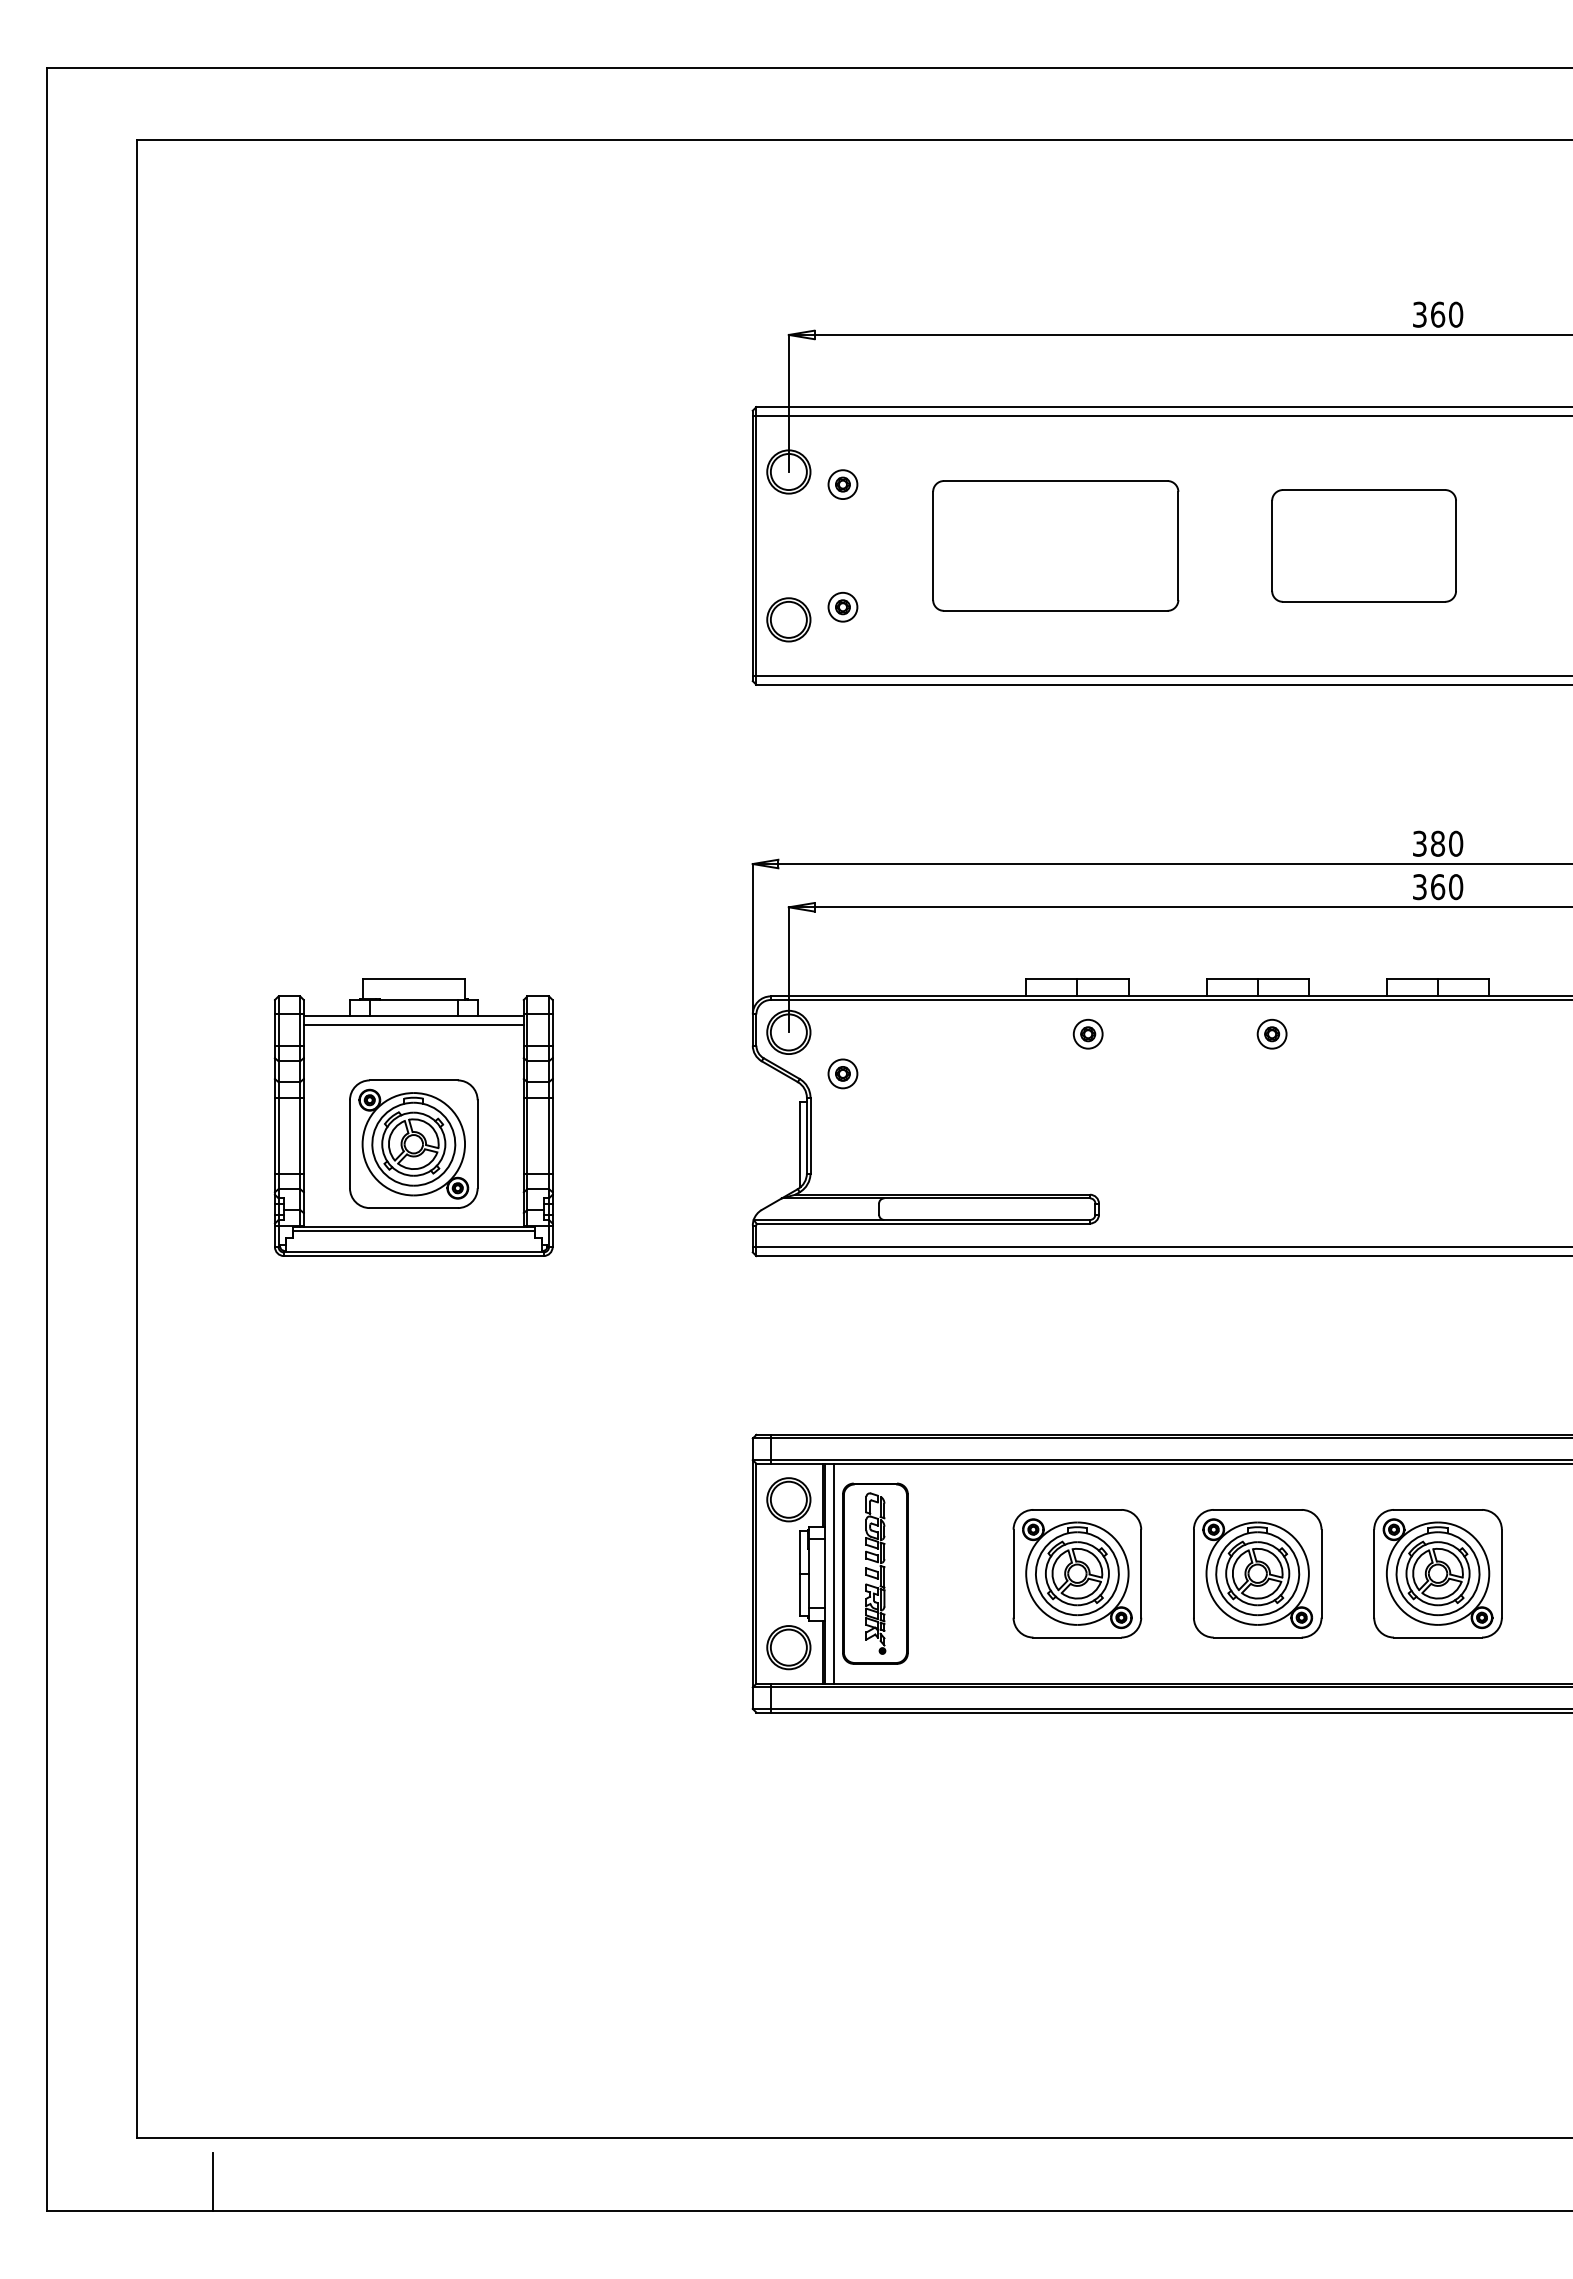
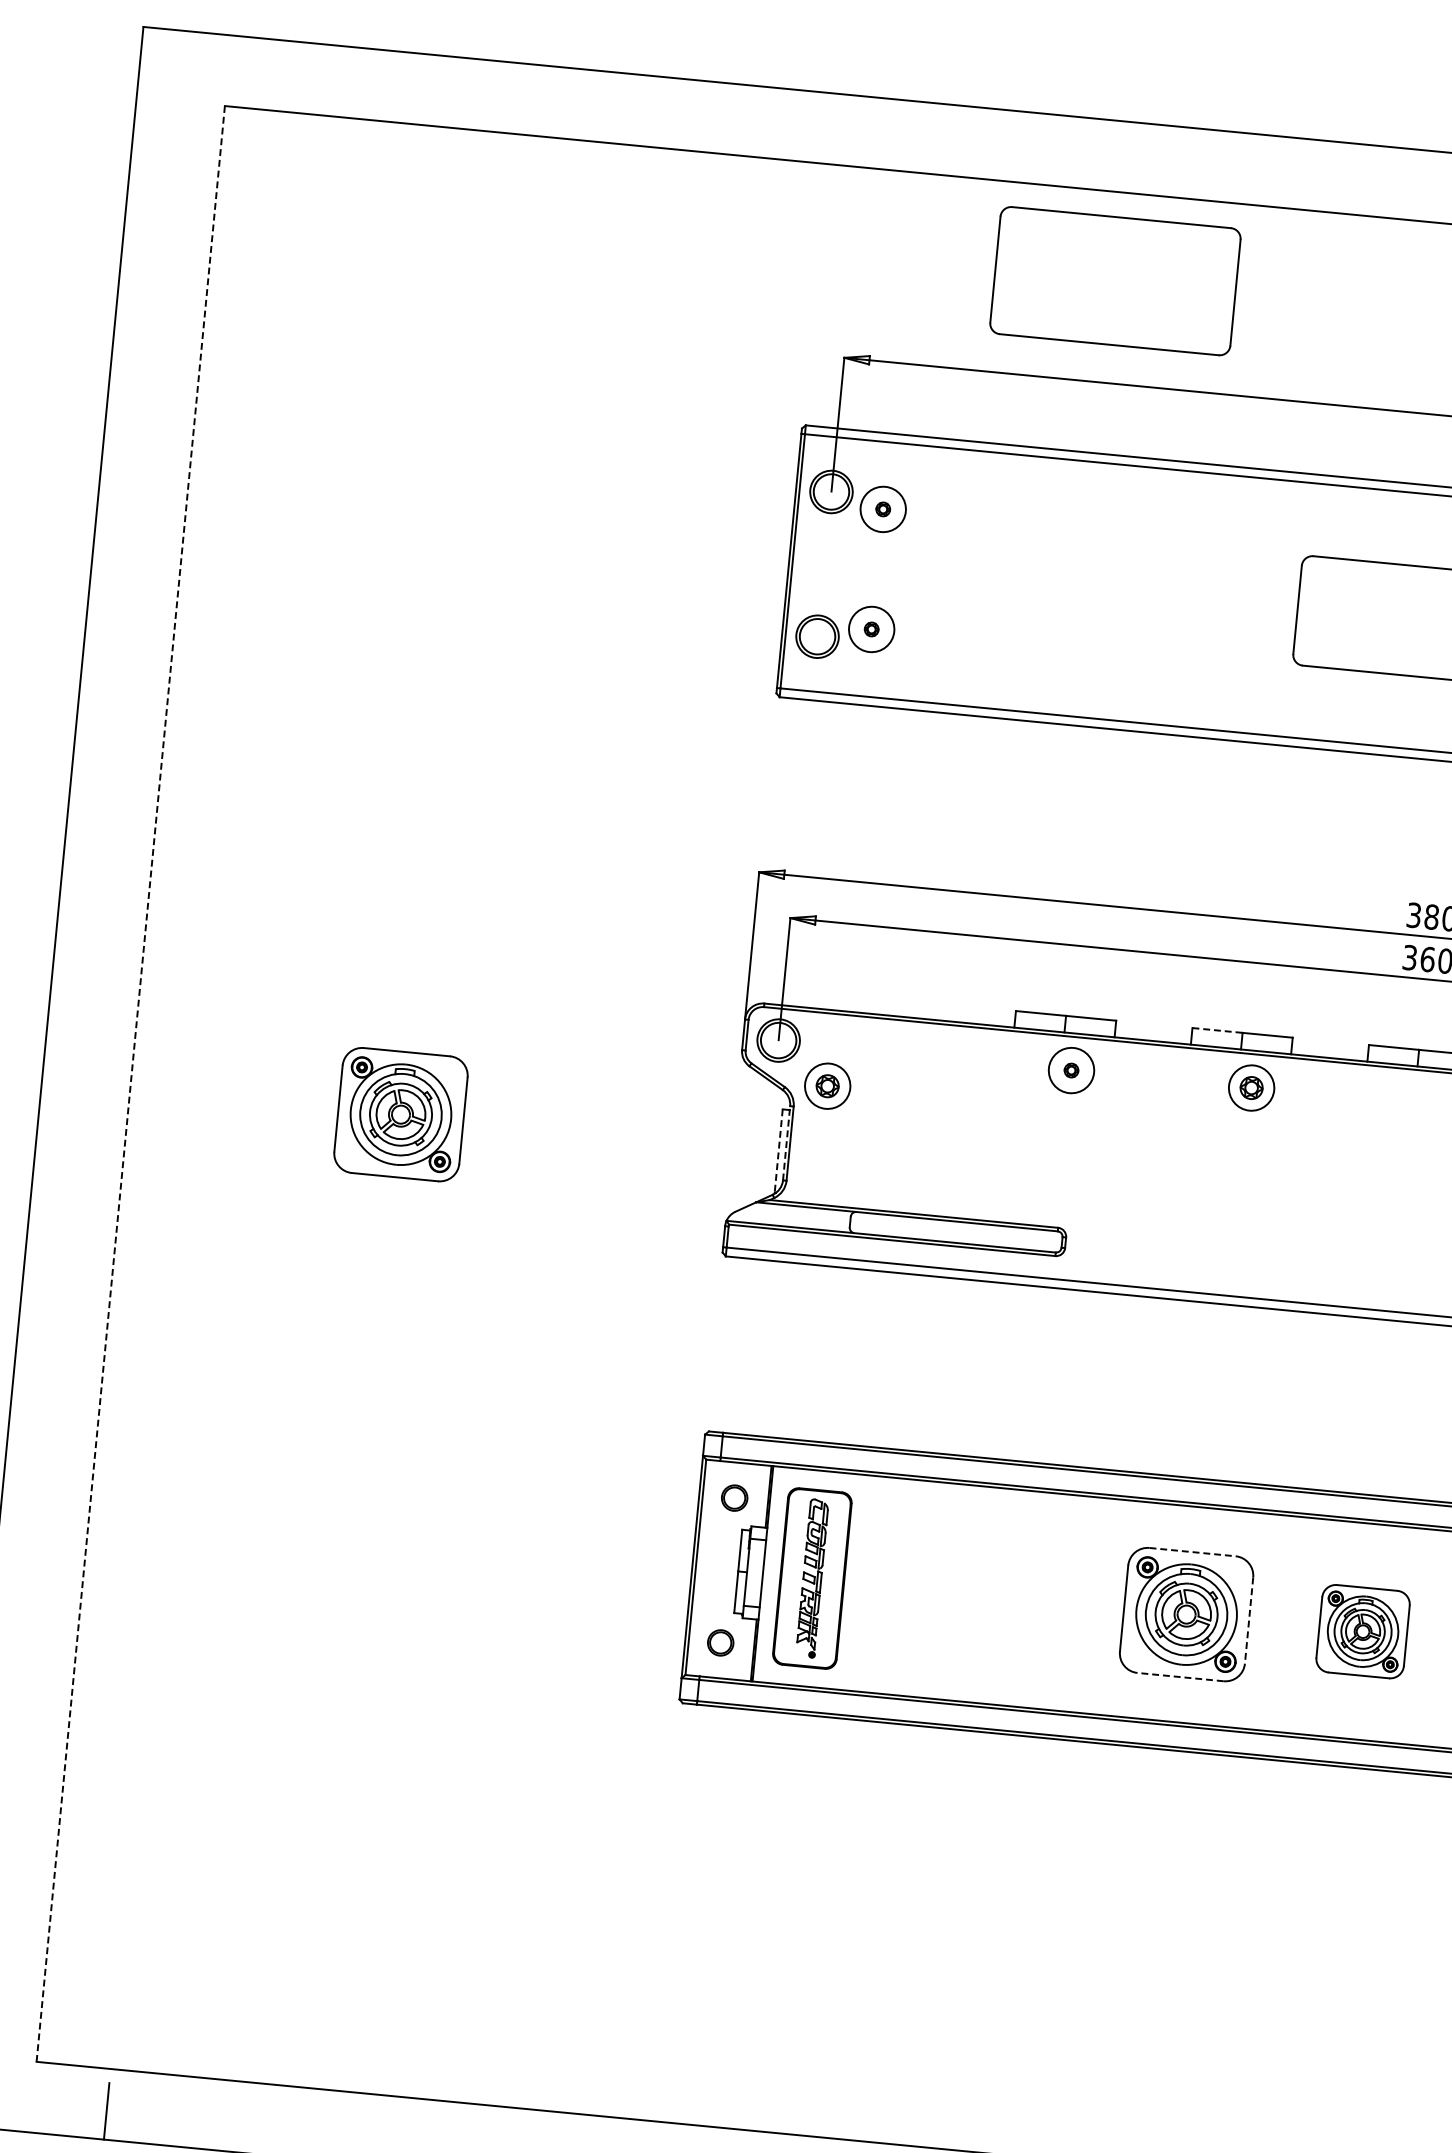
circle: (842, 484) -> (882, 509), size x1.6
part: (1055, 545) -> (1115, 280), moved
circle: (842, 606) -> (871, 628), size x1.6
line: (1232, 979) -> (1217, 1030), solid -> dashed
circle: (1087, 1033) -> (1070, 1069), size x1.6
part: (1271, 1033) -> (1251, 1087), size x1.6
part: (842, 1073) -> (827, 1085), size x1.6
part: (413, 1117) -> (403, 1088), removed
line: (806, 1135) -> (786, 1143), solid -> dashed
line: (137, 1139) -> (130, 1083), solid -> dashed
line: (799, 1144) -> (778, 1151), solid -> dashed
part: (788, 1499) -> (734, 1497), size x0.6
line: (1257, 1509) -> (1192, 1551), solid -> dashed
line: (833, 1573) -> (771, 1574), removed
part: (1077, 1573) -> (1010, 1597), removed
line: (1321, 1573) -> (1249, 1620), solid -> dashed
part: (1437, 1573) -> (1362, 1631), size x0.7
line: (1257, 1637) -> (1180, 1677), solid -> dashed
part: (788, 1647) -> (720, 1642), size x0.6

